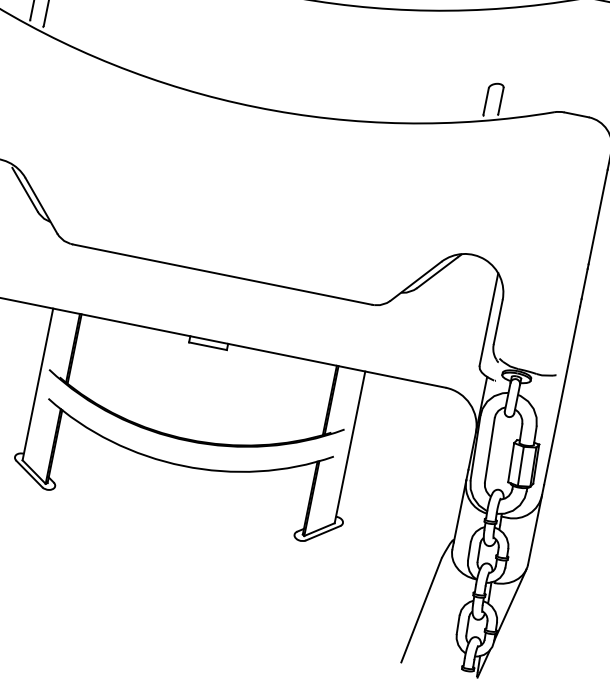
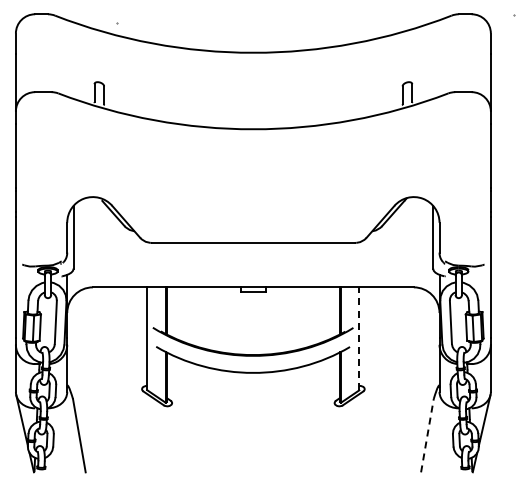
line: (350, 446) -> (359, 338), solid -> dashed
line: (421, 609) -> (427, 435), solid -> dashed

